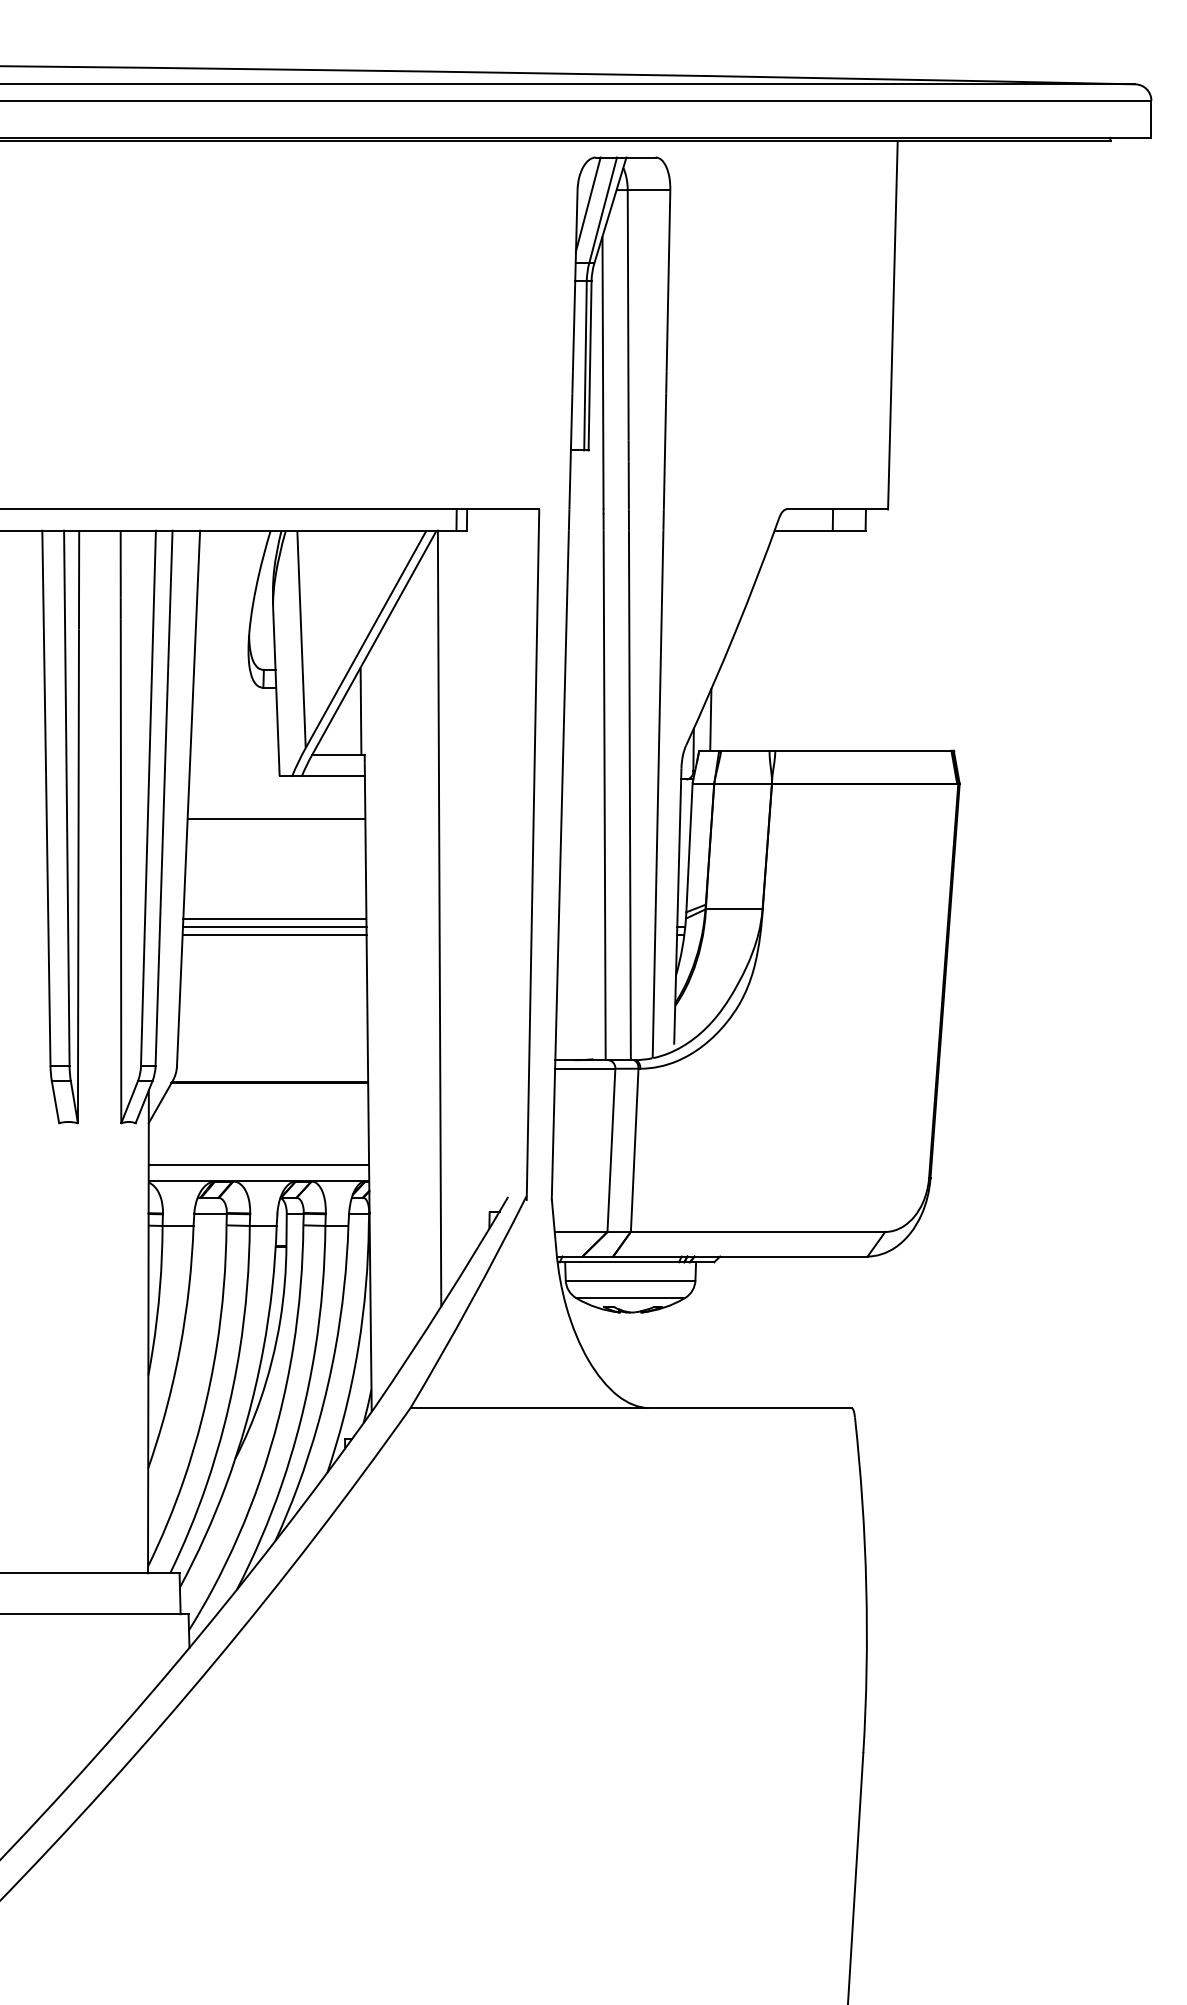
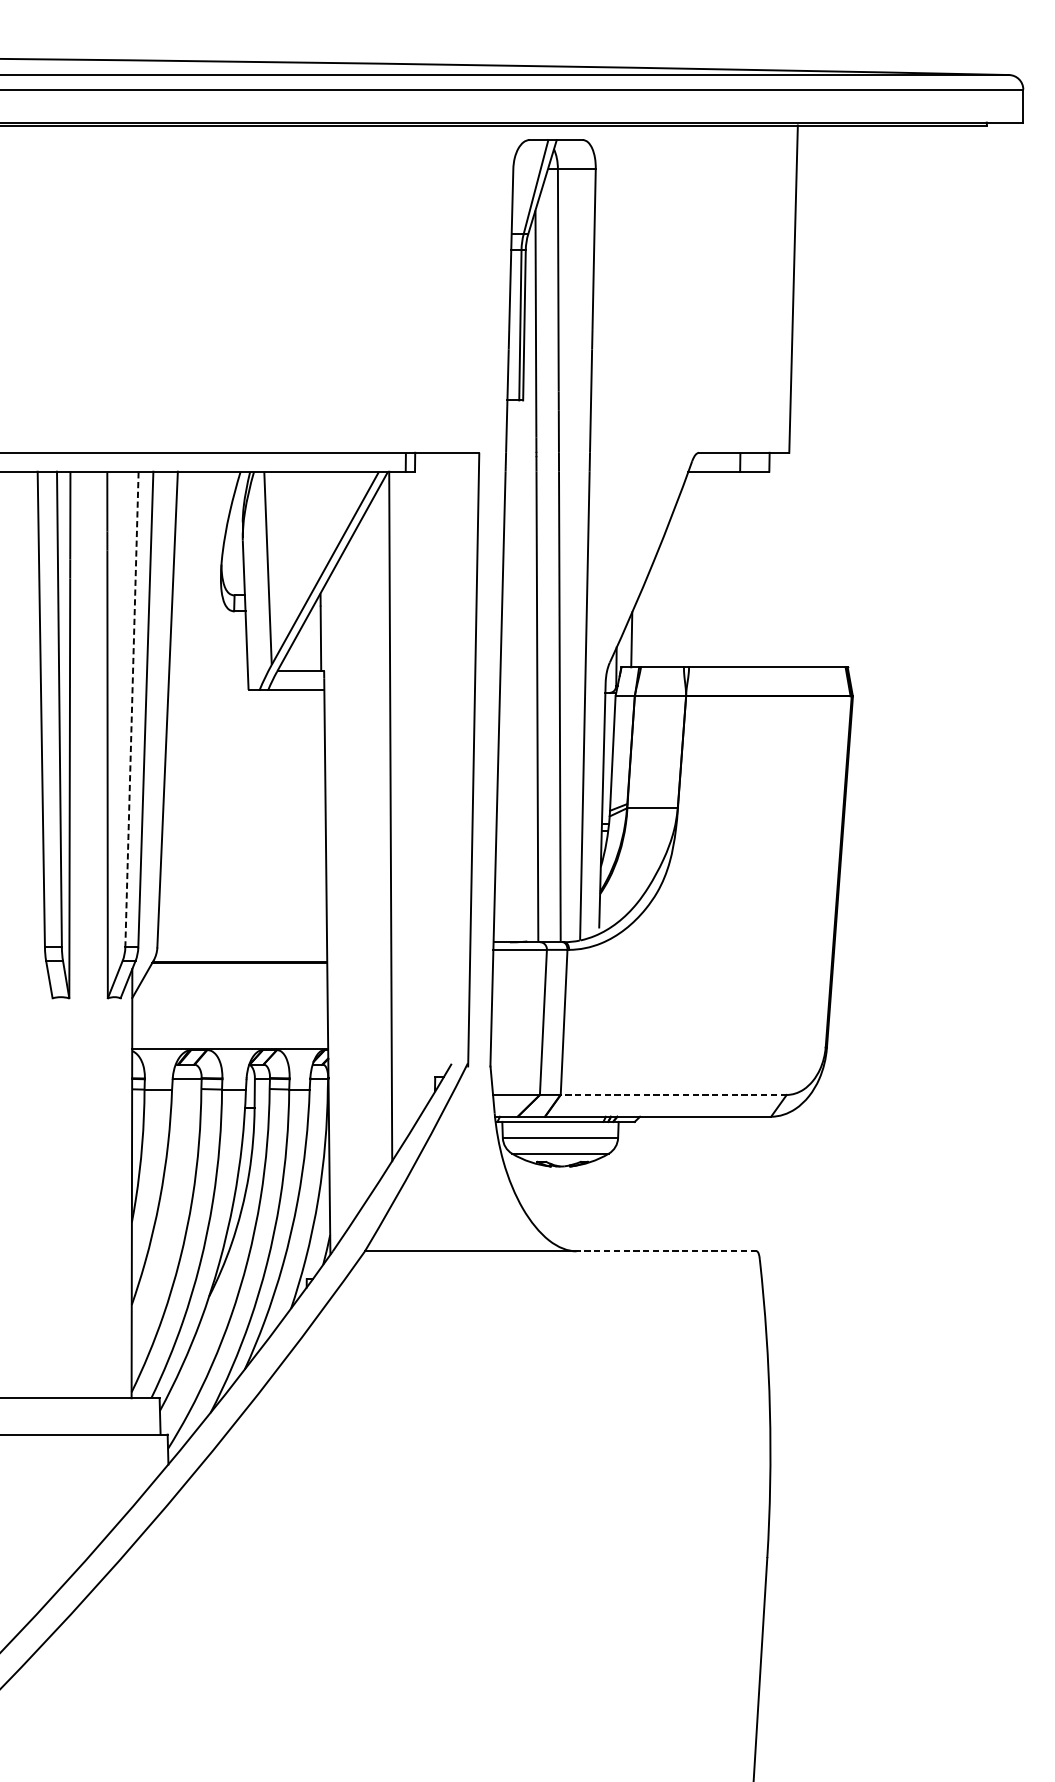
line: (588, 204) -> (523, 181), removed
line: (148, 798) -> (132, 709), solid -> dashed
line: (276, 819) -> (245, 728), removed
line: (274, 918) -> (244, 816), removed
line: (274, 926) -> (244, 823), removed
line: (274, 934) -> (244, 830), removed
line: (258, 1165) -> (229, 1035), removed
line: (757, 1232) -> (673, 1095), solid -> dashed
line: (749, 1407) -> (666, 1250), solid -> dashed

